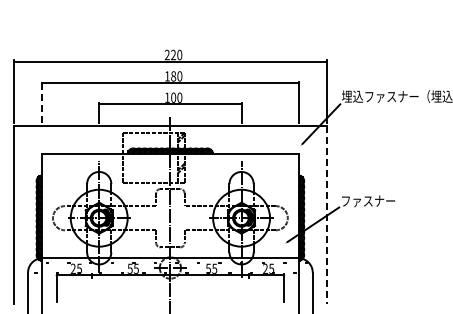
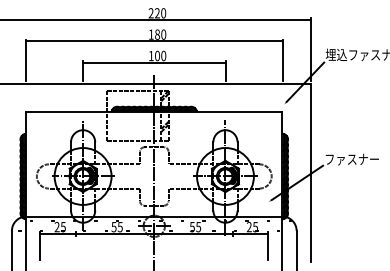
line: (42, 102) -> (26, 60), dashed -> solid
line: (326, 214) -> (310, 172), dashed -> solid

